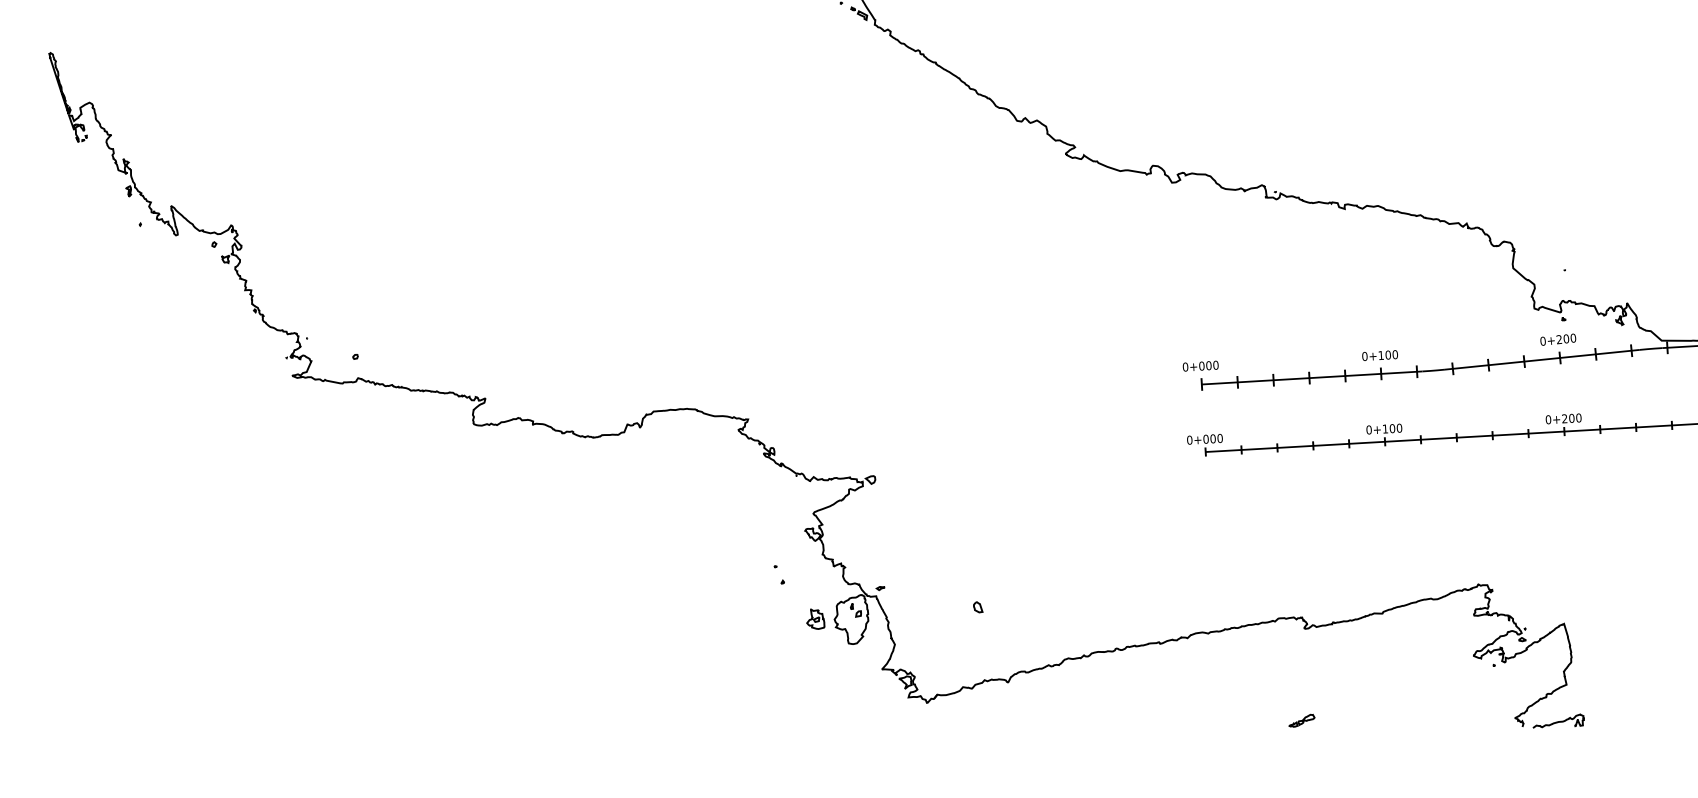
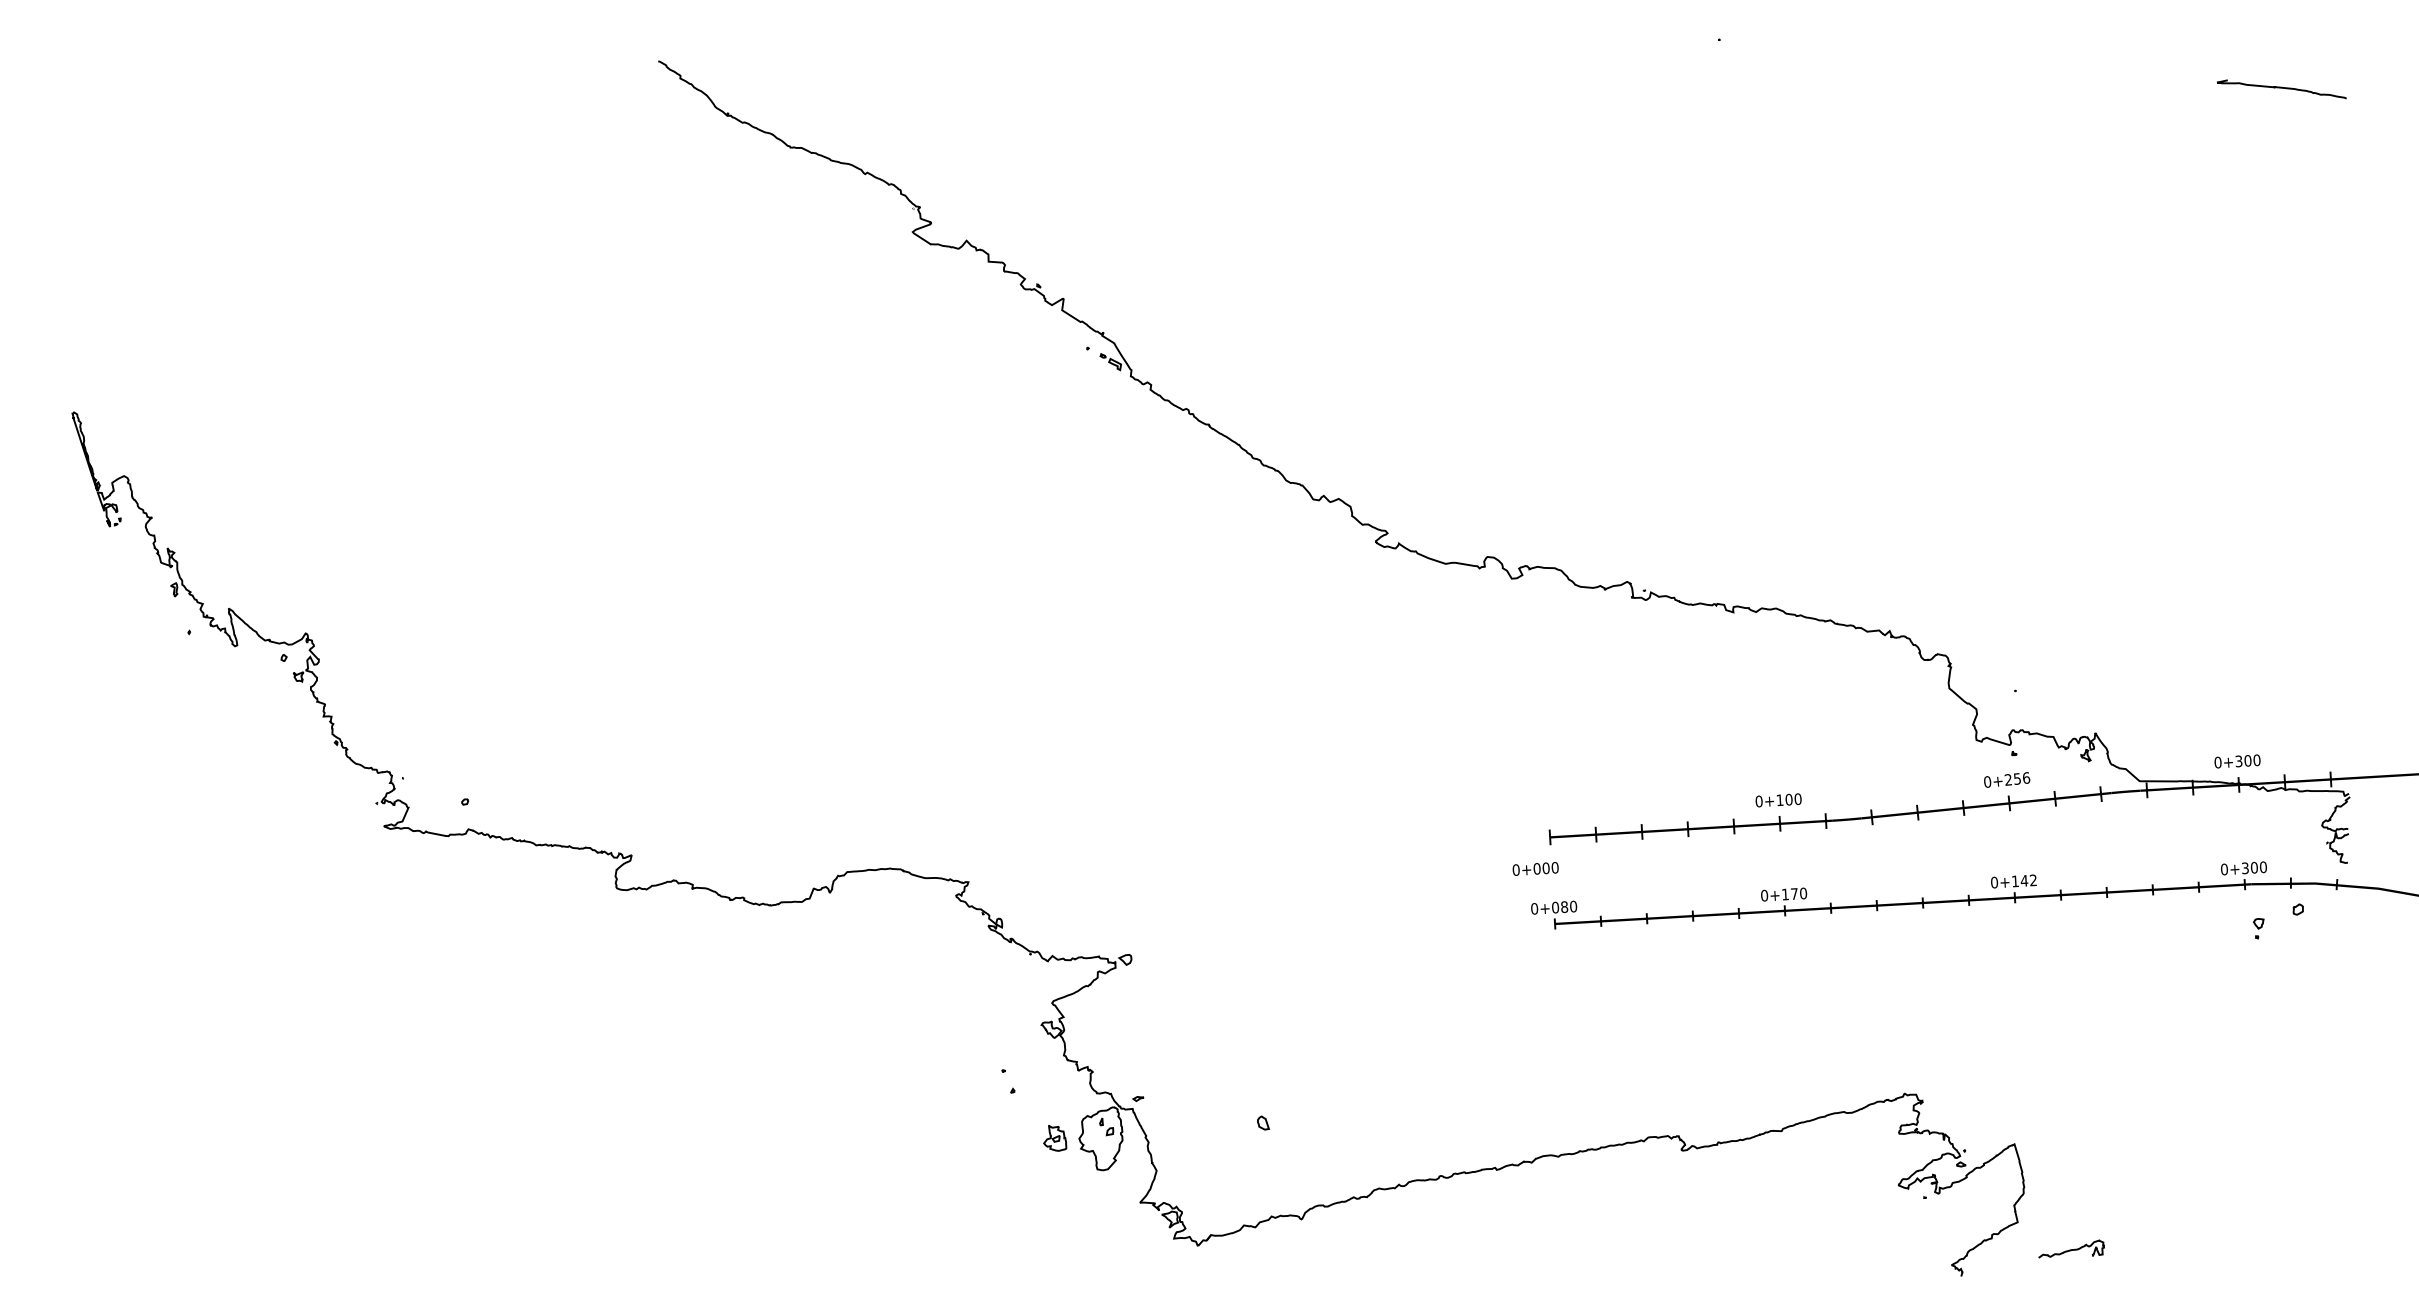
text: (1569, 338) -> (2021, 778), 0+200 -> 0+256
text: (1200, 365) -> (1535, 868), moved
text: (1571, 418) -> (2024, 880), 0+200 -> 0+142
text: (1392, 428) -> (1794, 893), 0+100 -> 0+170
text: (1213, 438) -> (1564, 906), 0+000 -> 0+080
part: (1301, 720) -> (1678, 1268), removed
curve: (1558, 721) -> (2071, 1249), moved

